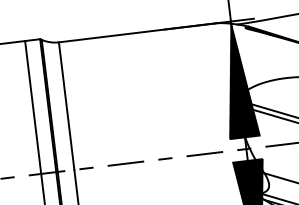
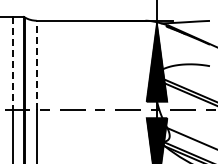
line: (66, 106) -> (36, 65), solid -> dashed
line: (33, 107) -> (13, 63), solid -> dashed

